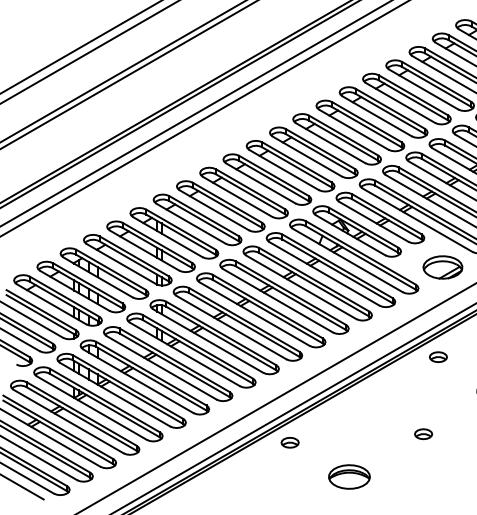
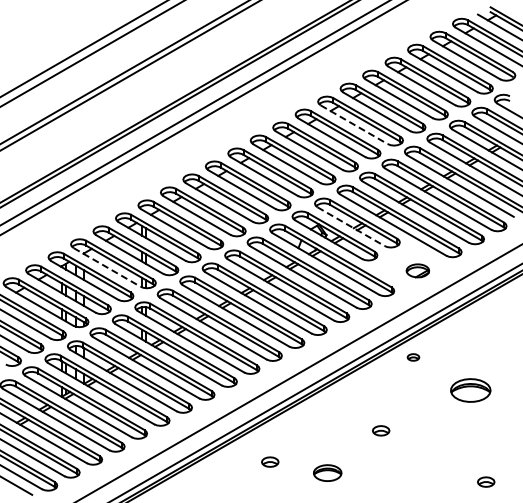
line: (377, 116) -> (354, 124), solid -> dashed
line: (374, 221) -> (351, 226), solid -> dashed
line: (121, 264) -> (107, 267), solid -> dashed
part: (442, 267) -> (417, 270), size x0.6
part: (438, 357) -> (413, 357), size x0.7
part: (423, 433) -> (381, 430), moved
part: (290, 442) -> (270, 461), moved
part: (349, 476) -> (327, 472), size x0.7

